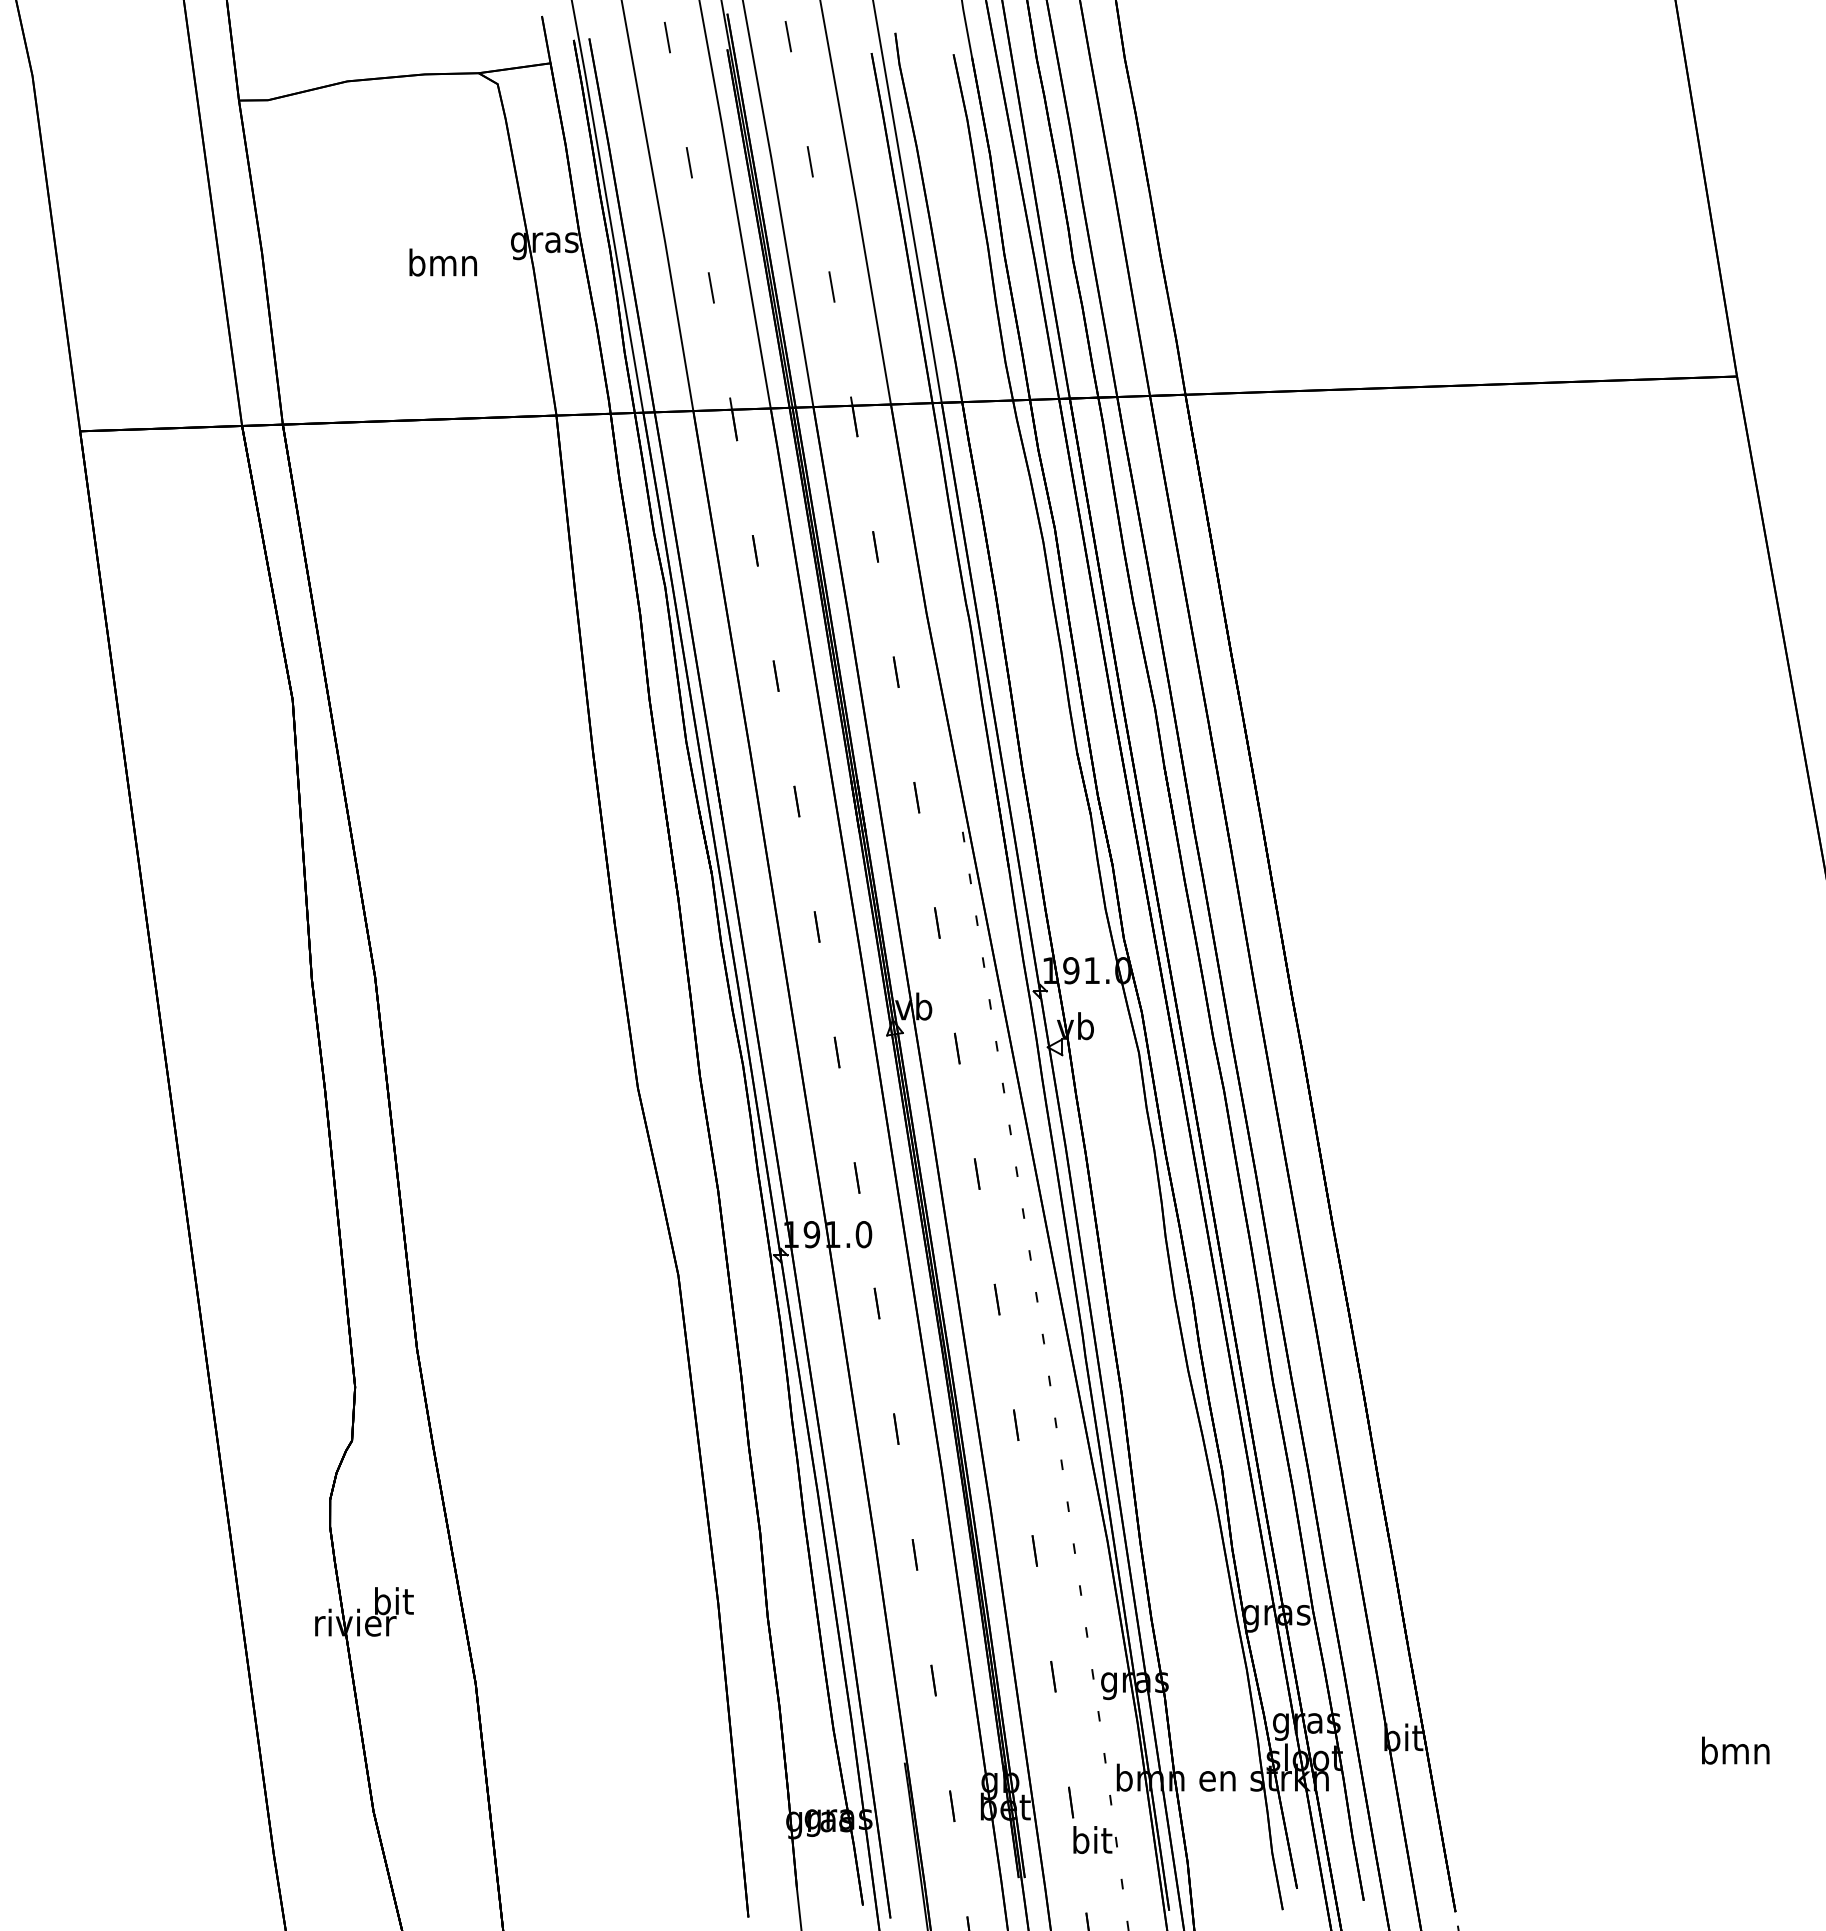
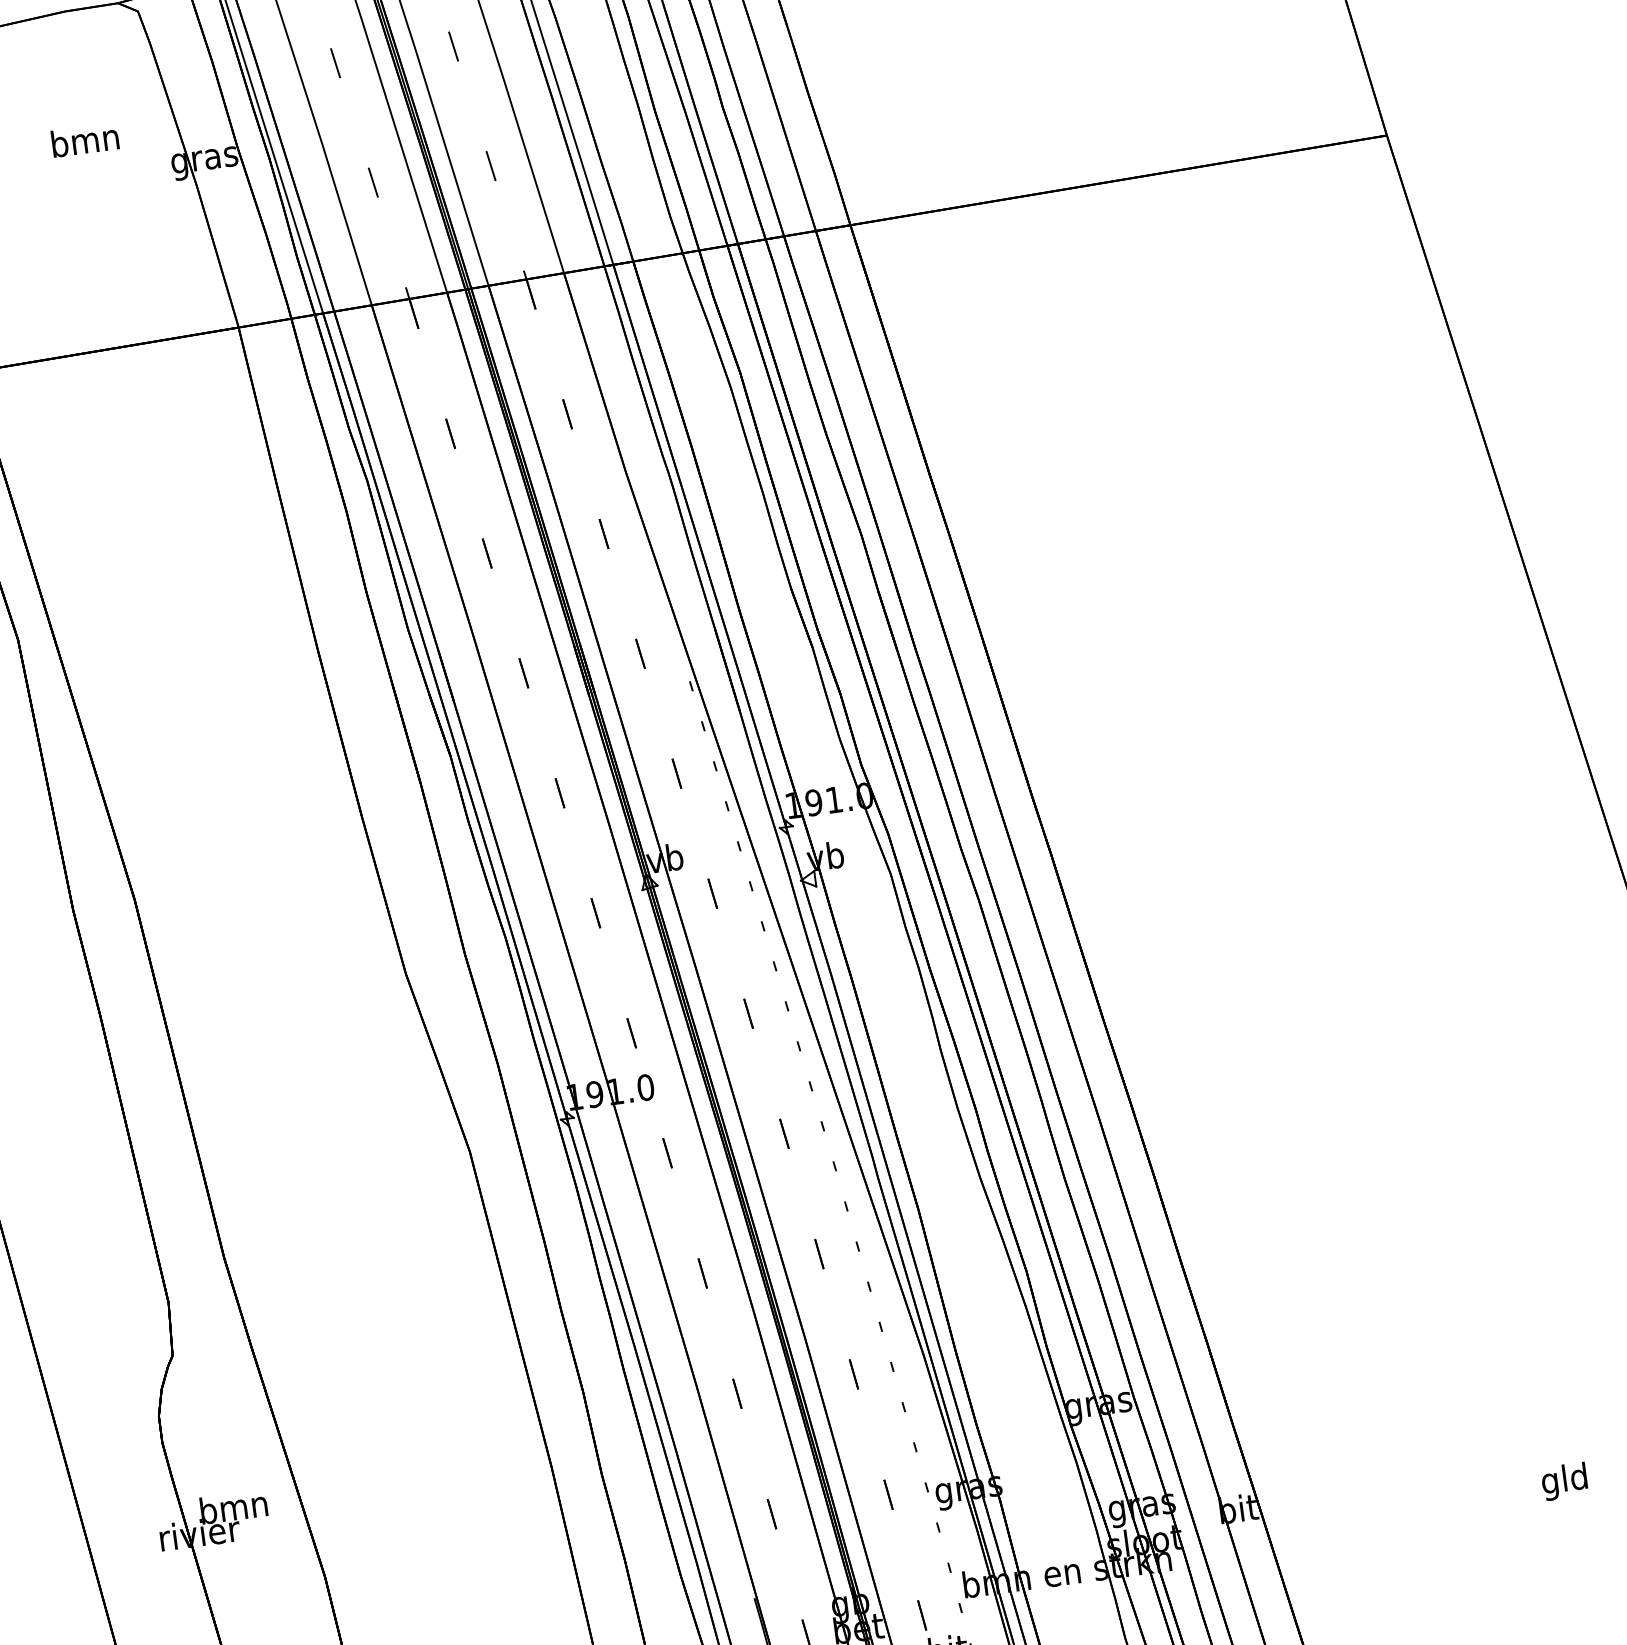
text: (442, 262) -> (84, 140), moved
text: (393, 1601) -> (234, 1507), bit -> bmn
text: (1735, 1753) -> (1564, 1480), bmn -> gld

